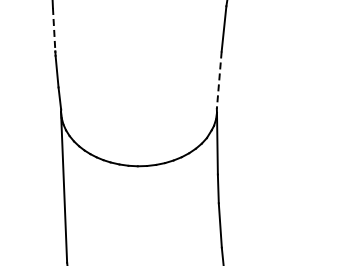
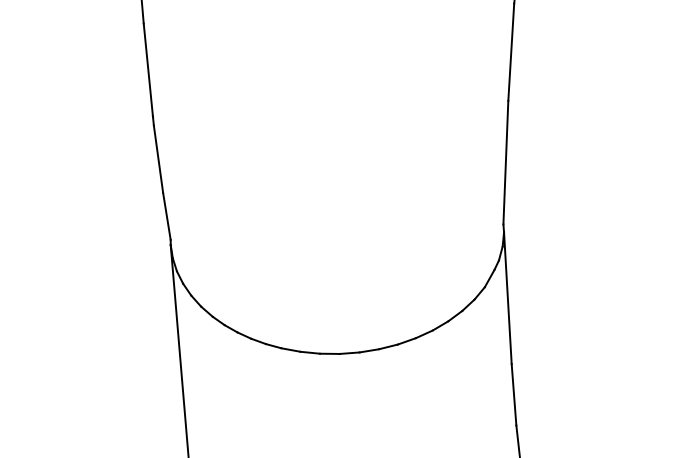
line: (54, 29) -> (149, 69), dashed -> solid
line: (219, 80) -> (506, 162), dashed -> solid

